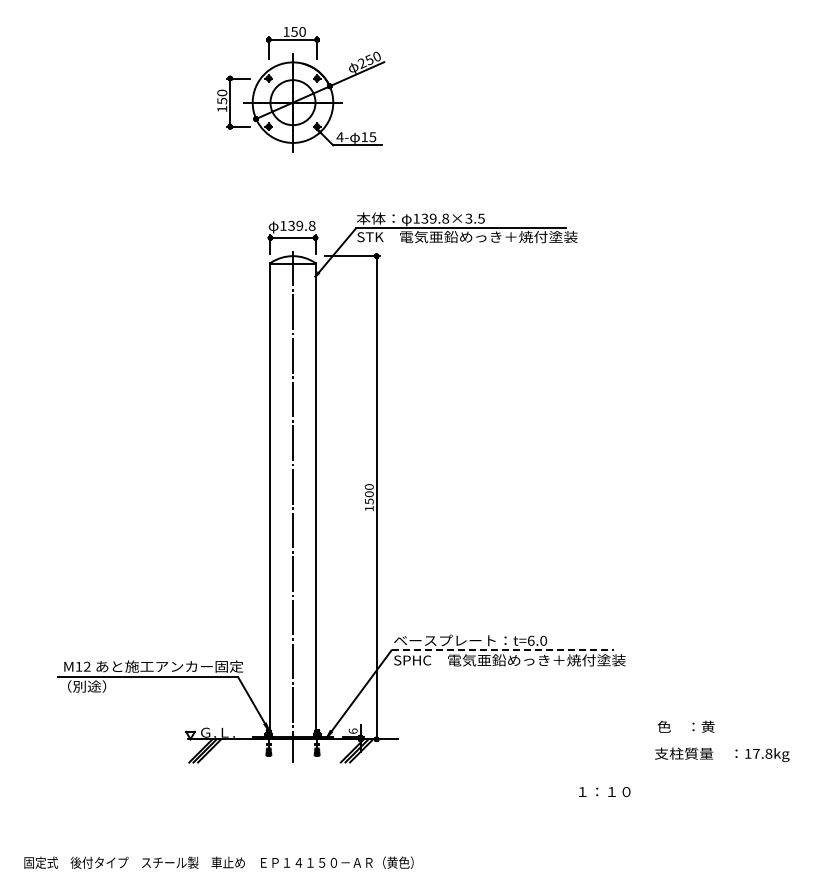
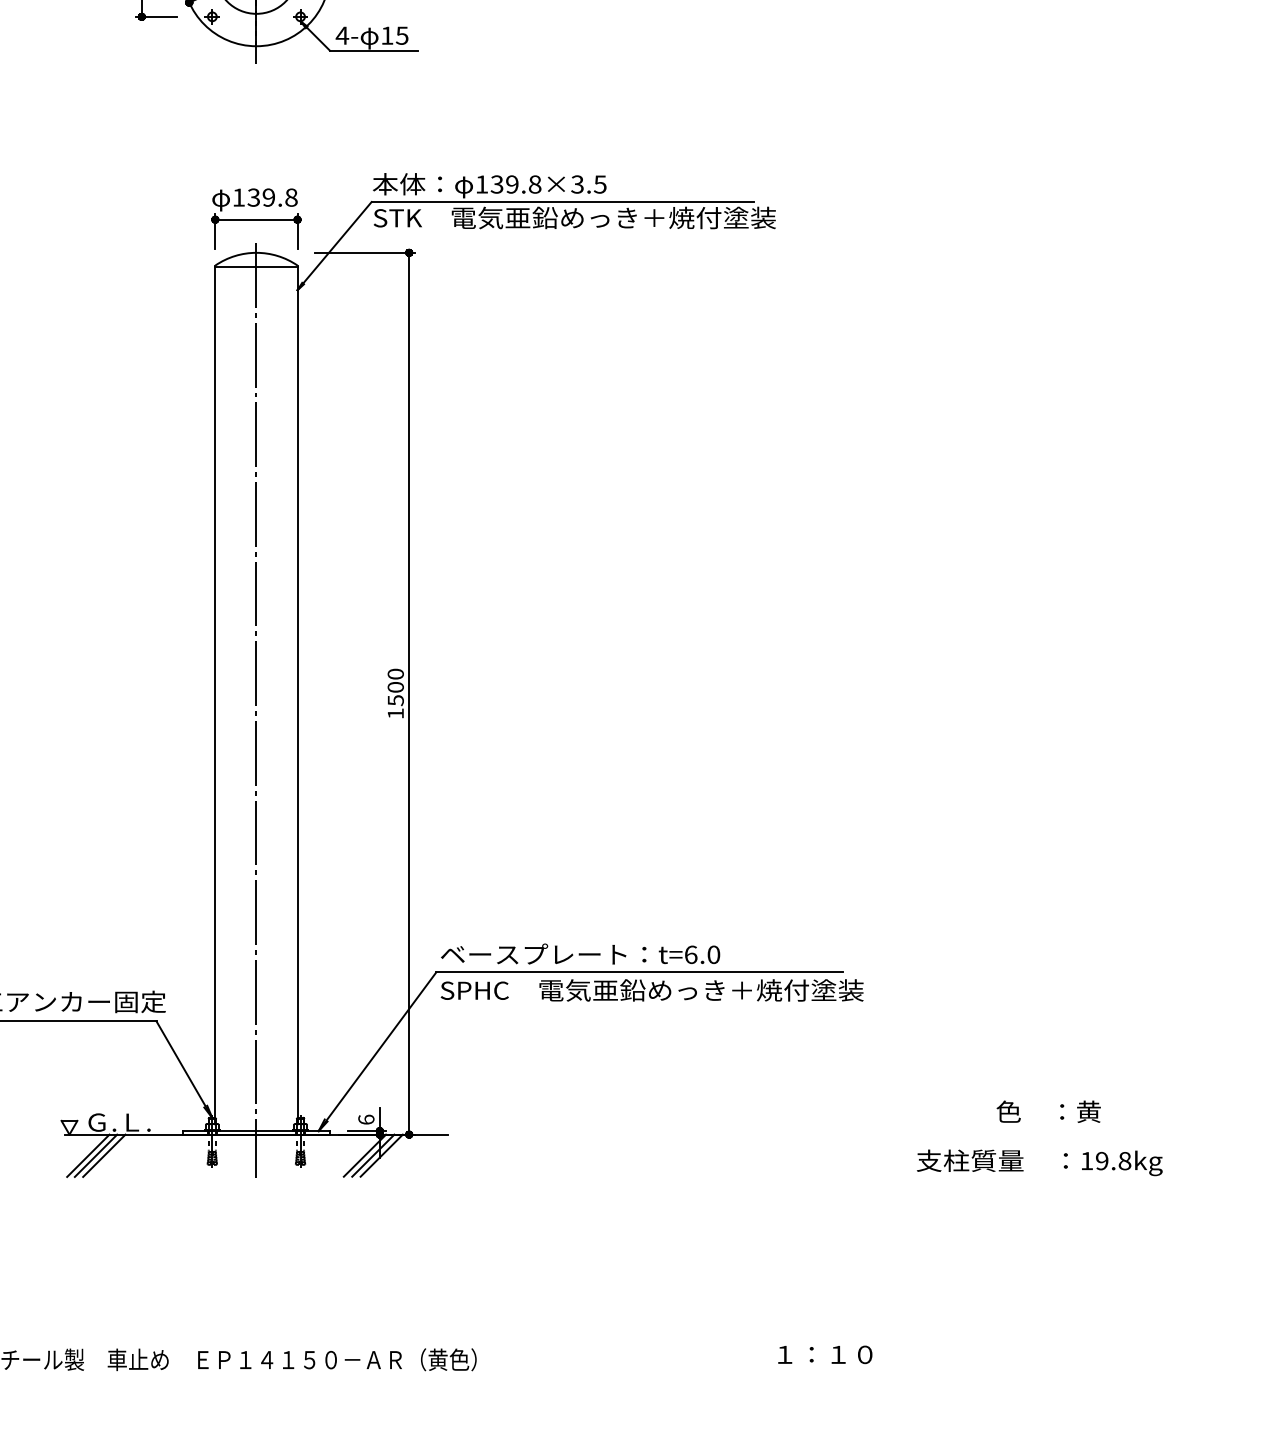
line: (503, 650) -> (640, 972), dashed -> solid
text: (685, 726) -> (1047, 1111), moved
text: (756, 753) -> (1102, 1160), 17.8kg -> 19.8kg
text: (604, 791) -> (824, 1353), moved

